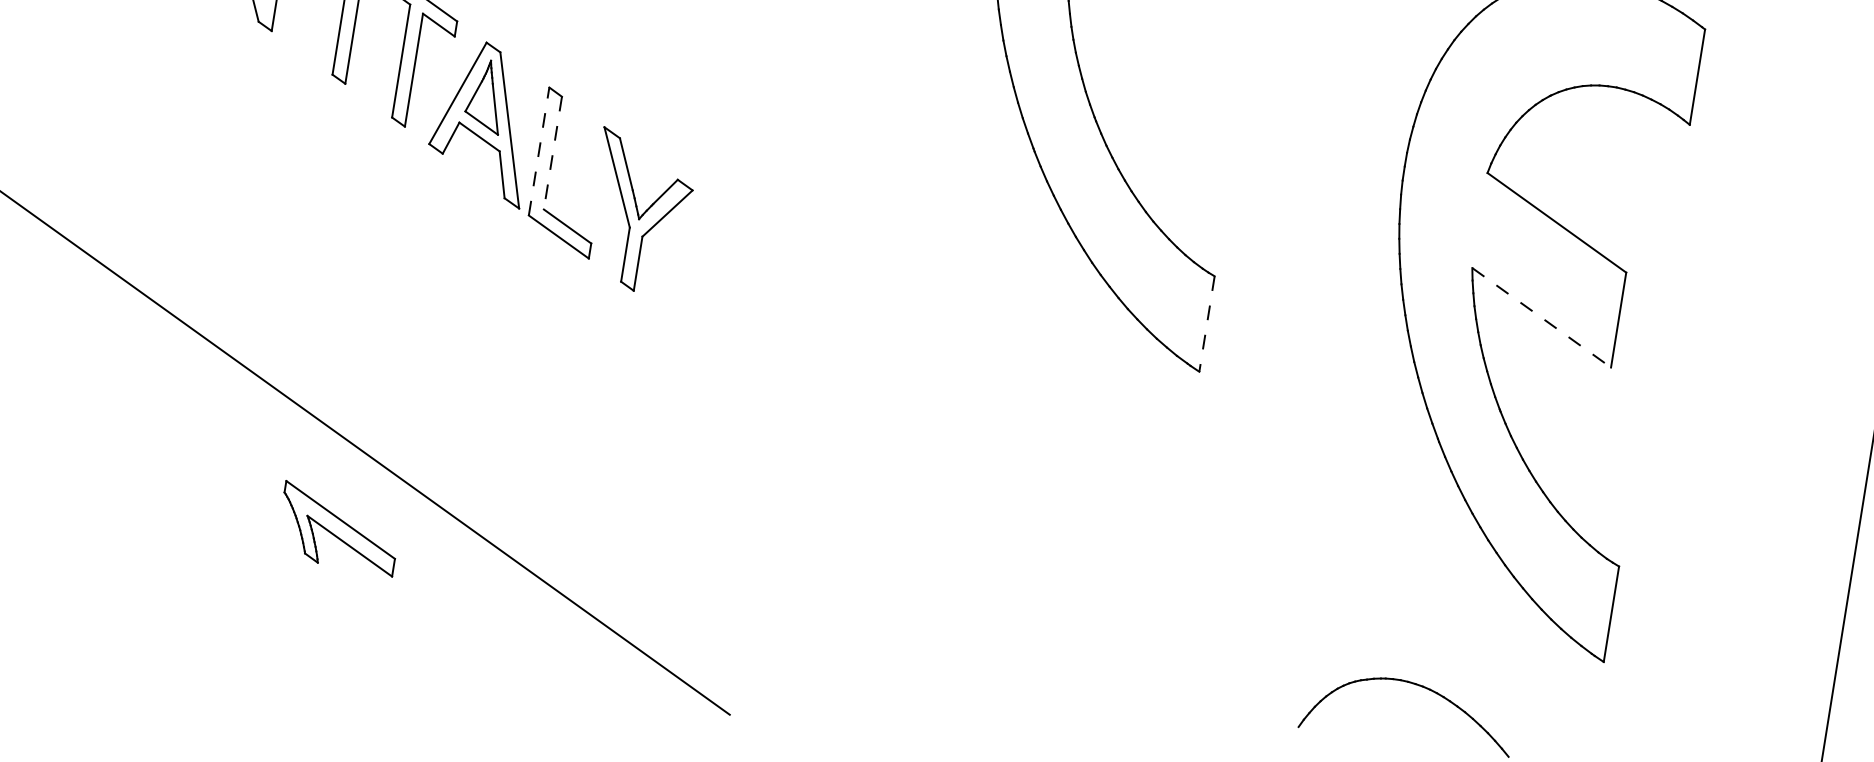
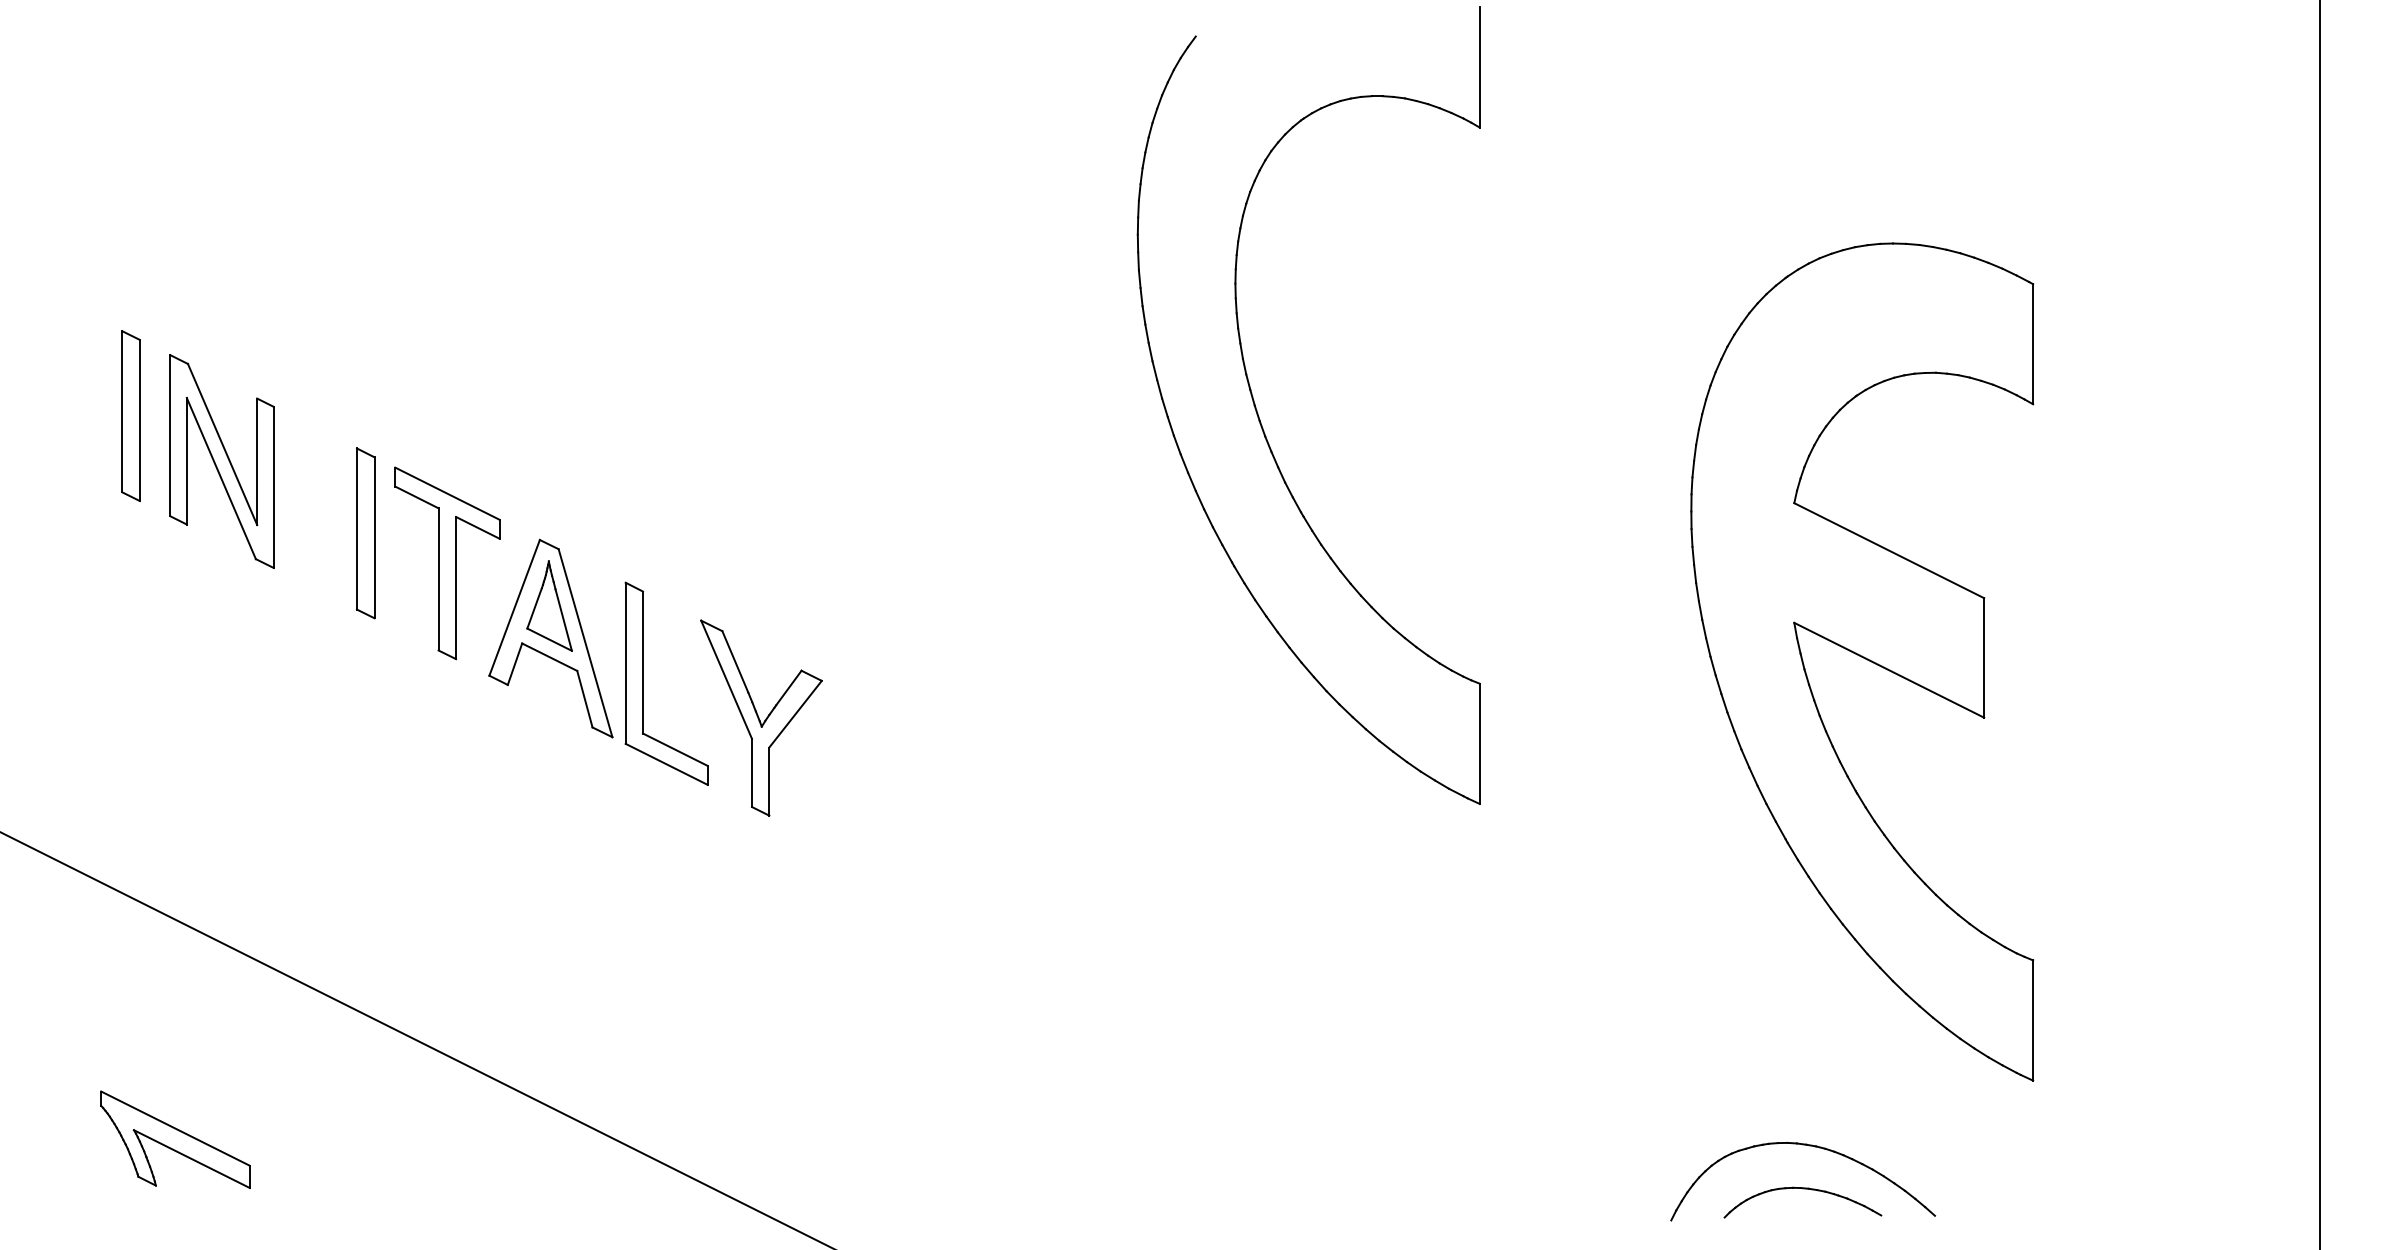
line: (538, 151) -> (625, 663), dashed -> solid
line: (553, 153) -> (643, 662), dashed -> solid
line: (1541, 318) -> (1889, 670), dashed -> solid
line: (1206, 324) -> (1479, 744), dashed -> solid
part: (339, 528) -> (175, 1139), moved
part: (1406, 719) -> (1802, 1189), added

